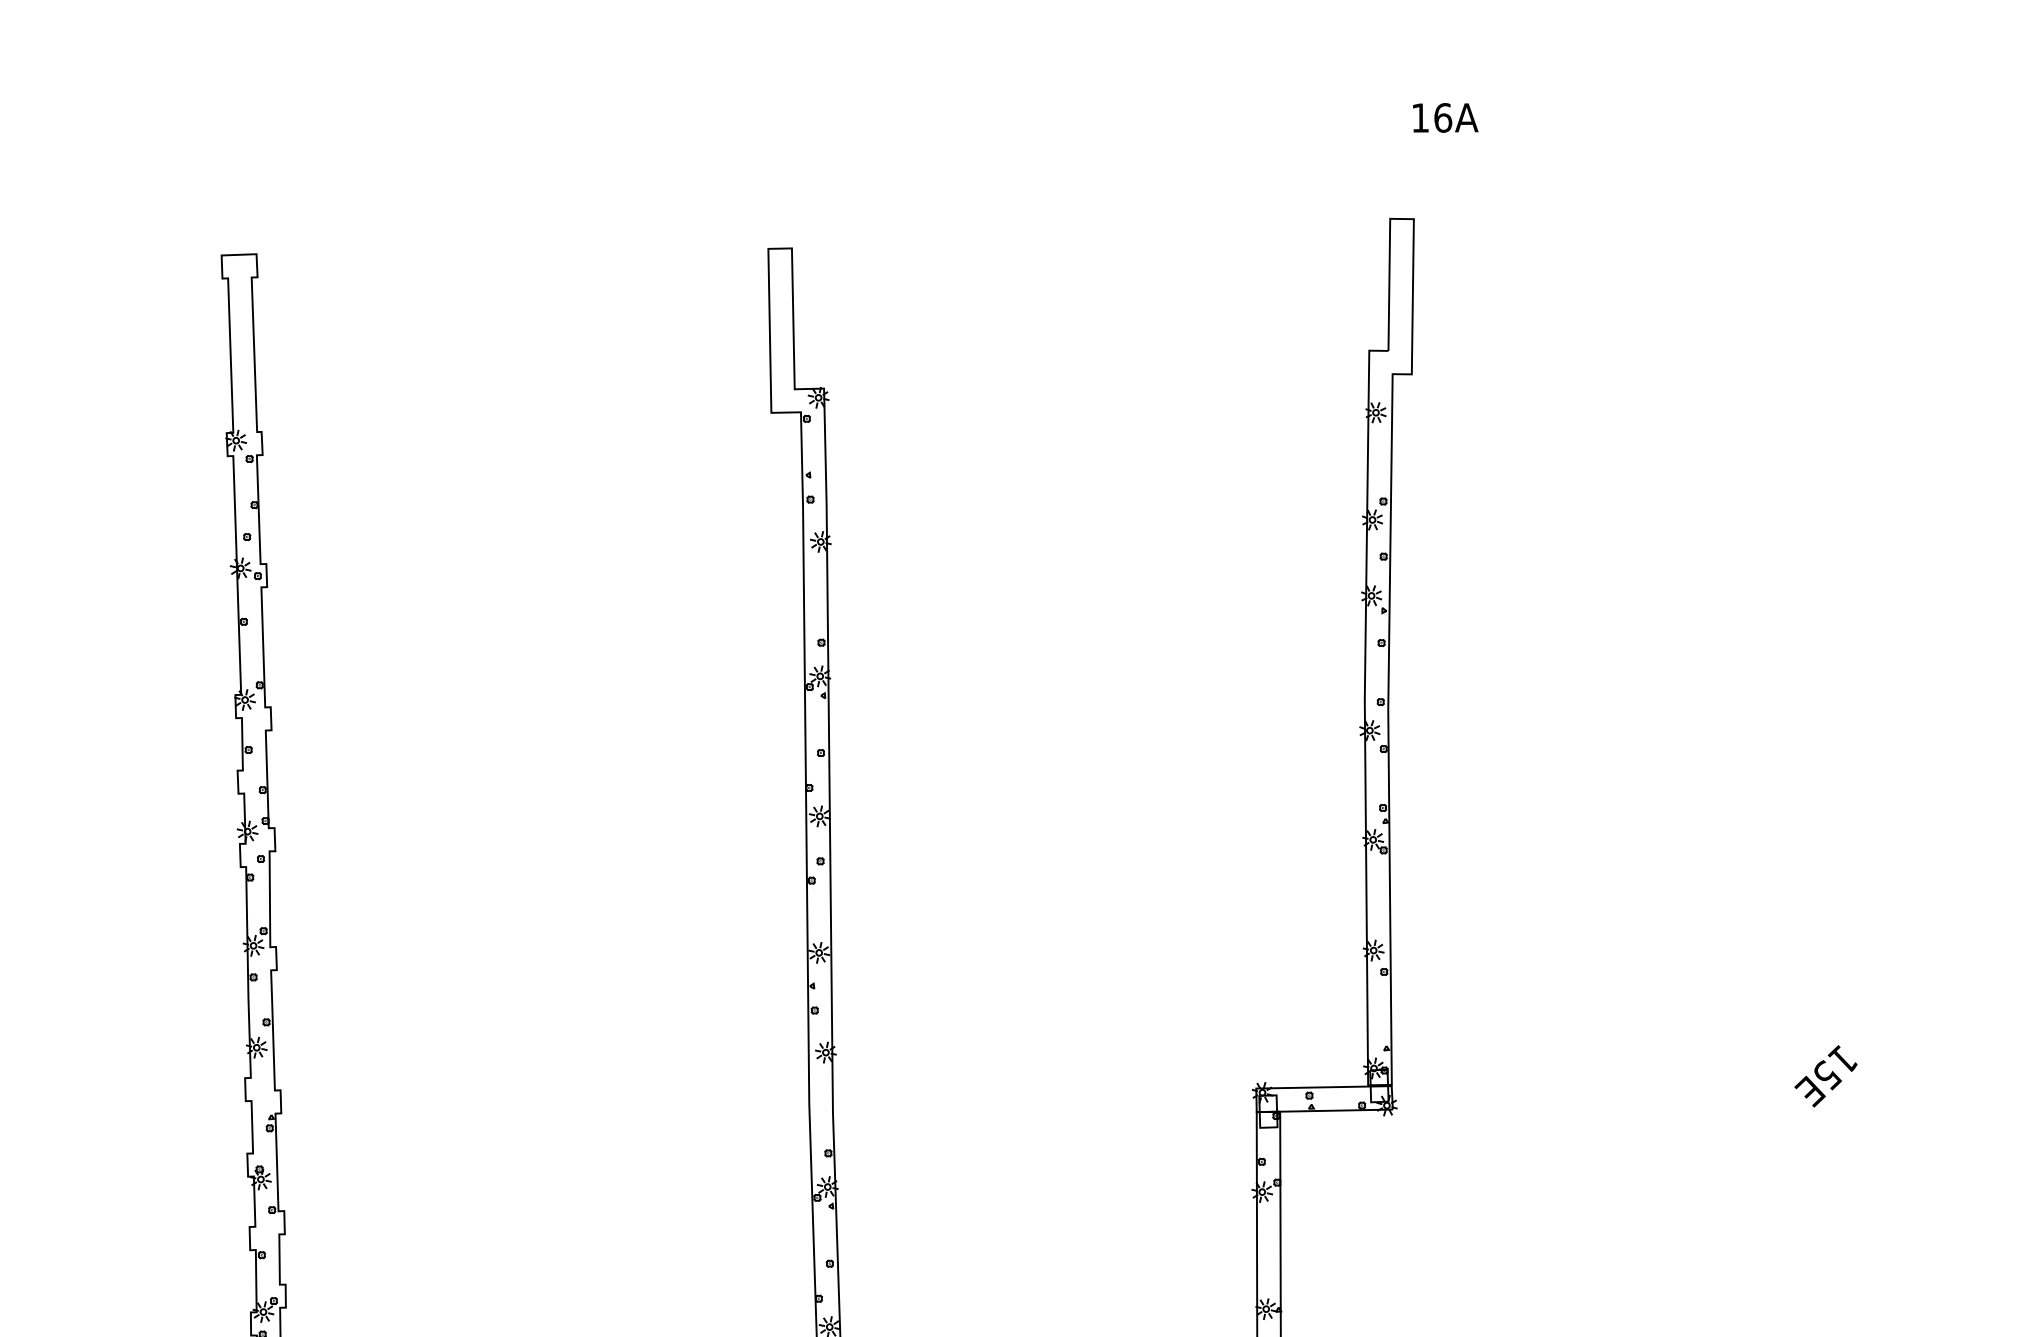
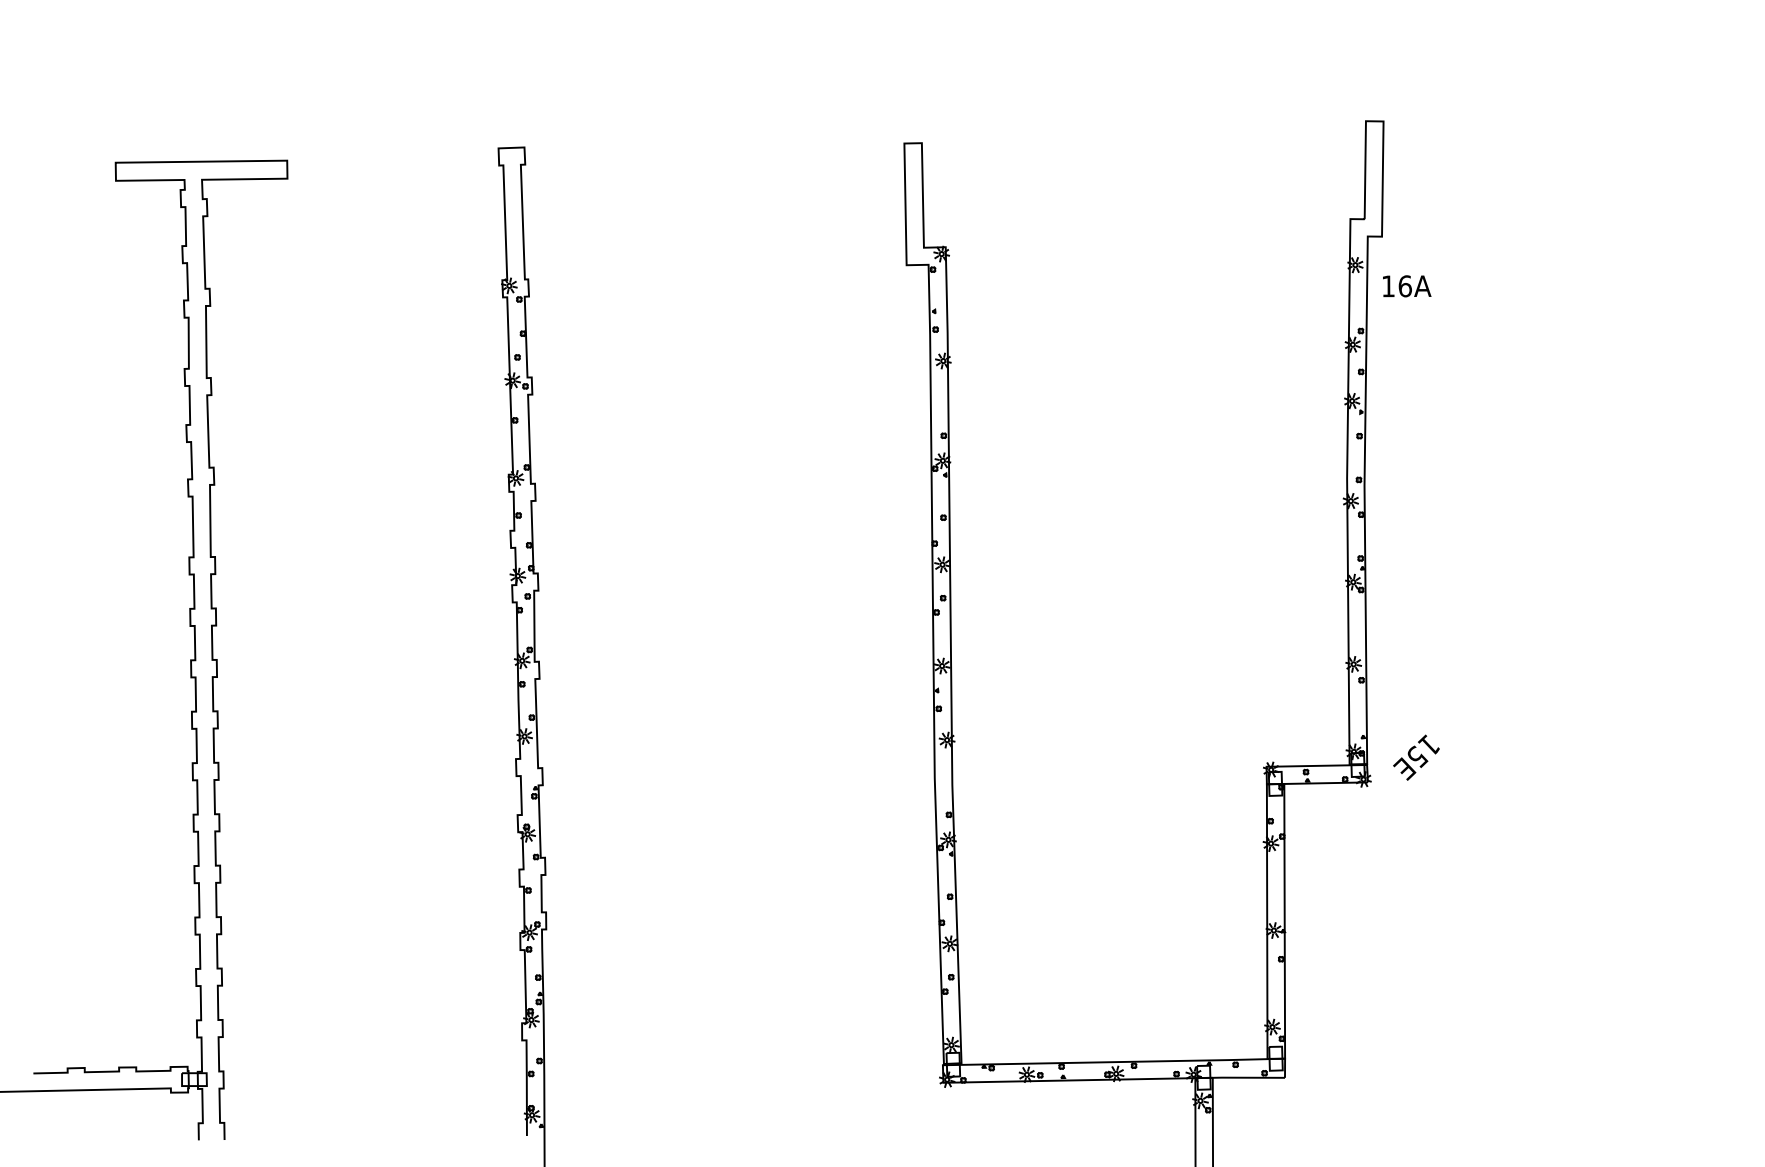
text: (1446, 118) -> (1407, 286), moved
text: (1826, 1076) -> (1416, 757), moved

